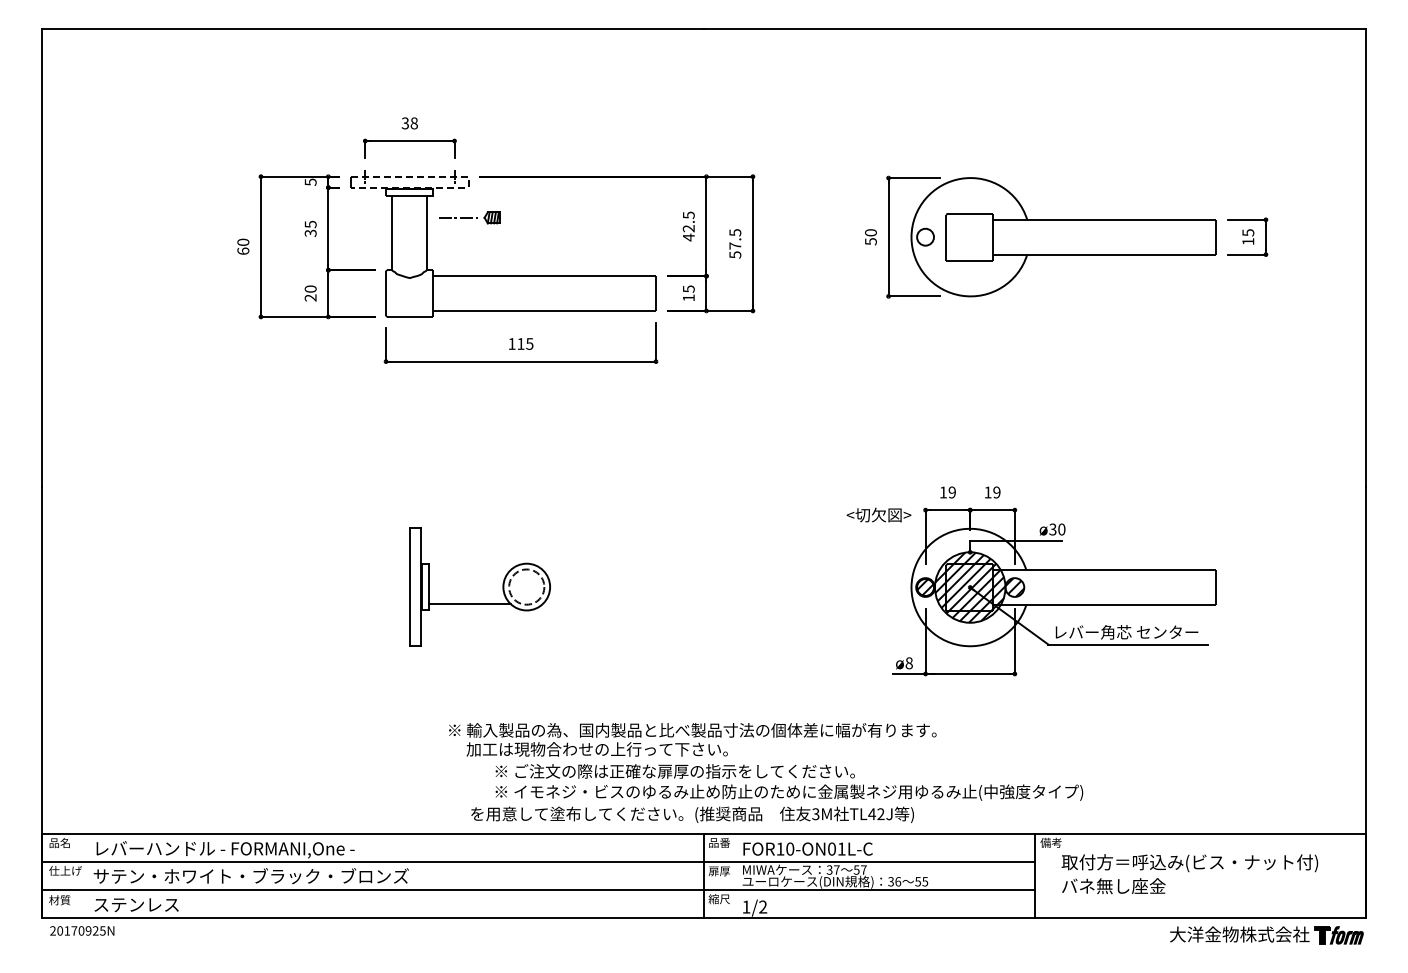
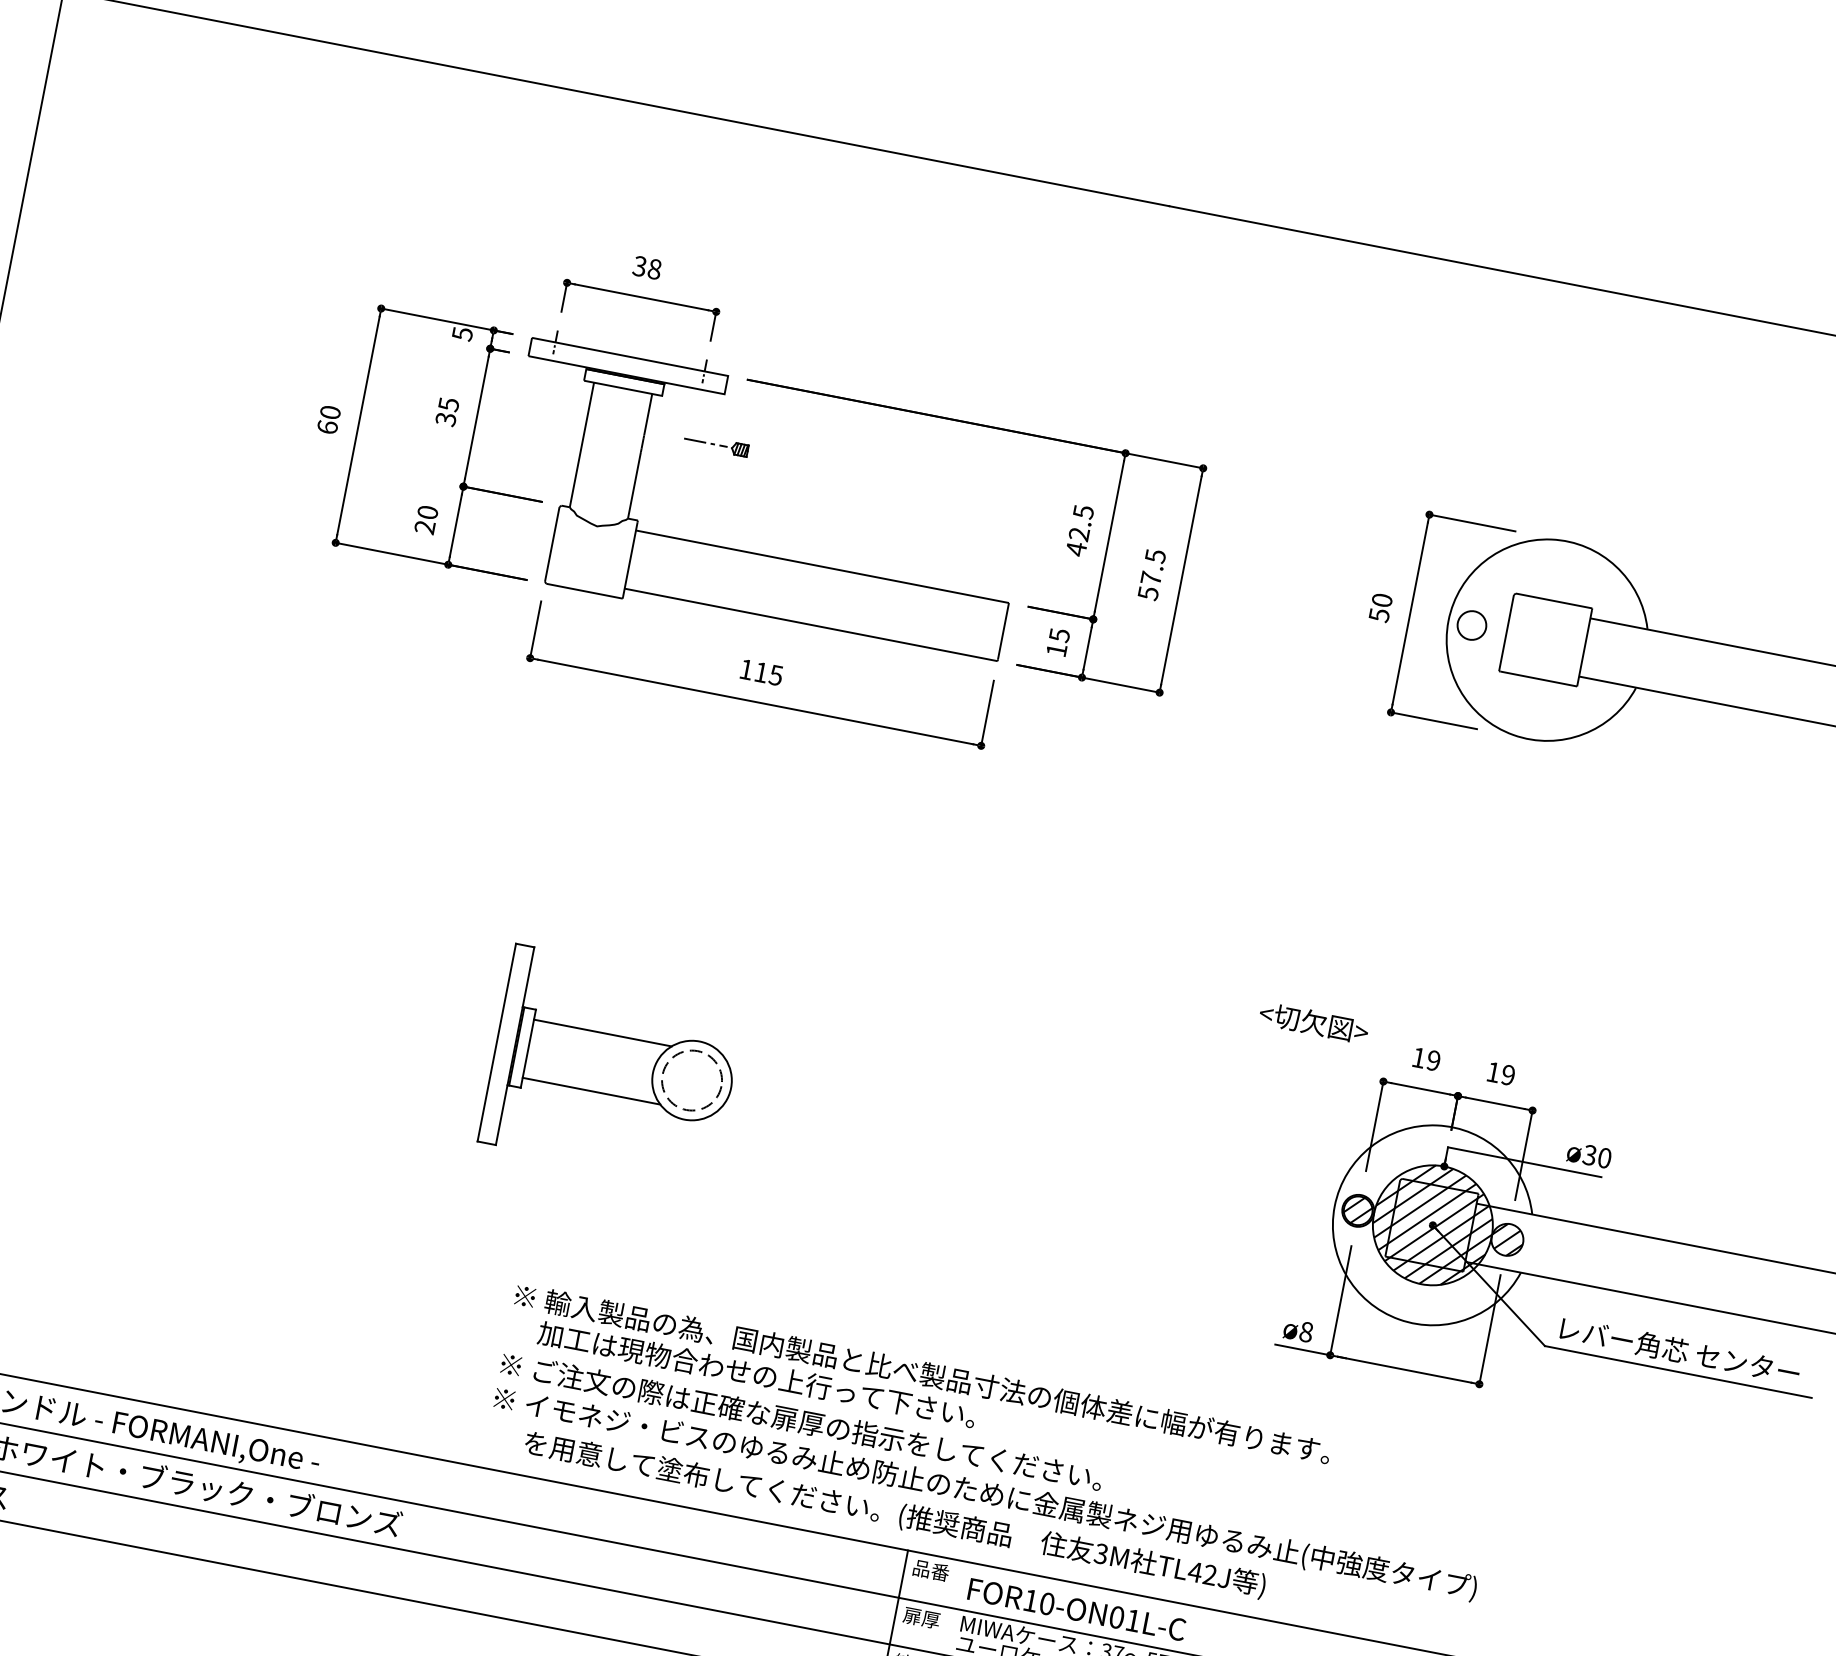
line: (468, 182) -> (726, 385), dashed -> solid
part: (469, 217) -> (716, 444), size x0.62
text: (878, 514) -> (1313, 1021), moved
line: (469, 569) -> (602, 1032), added
text: (789, 782) -> (989, 1477), moved

